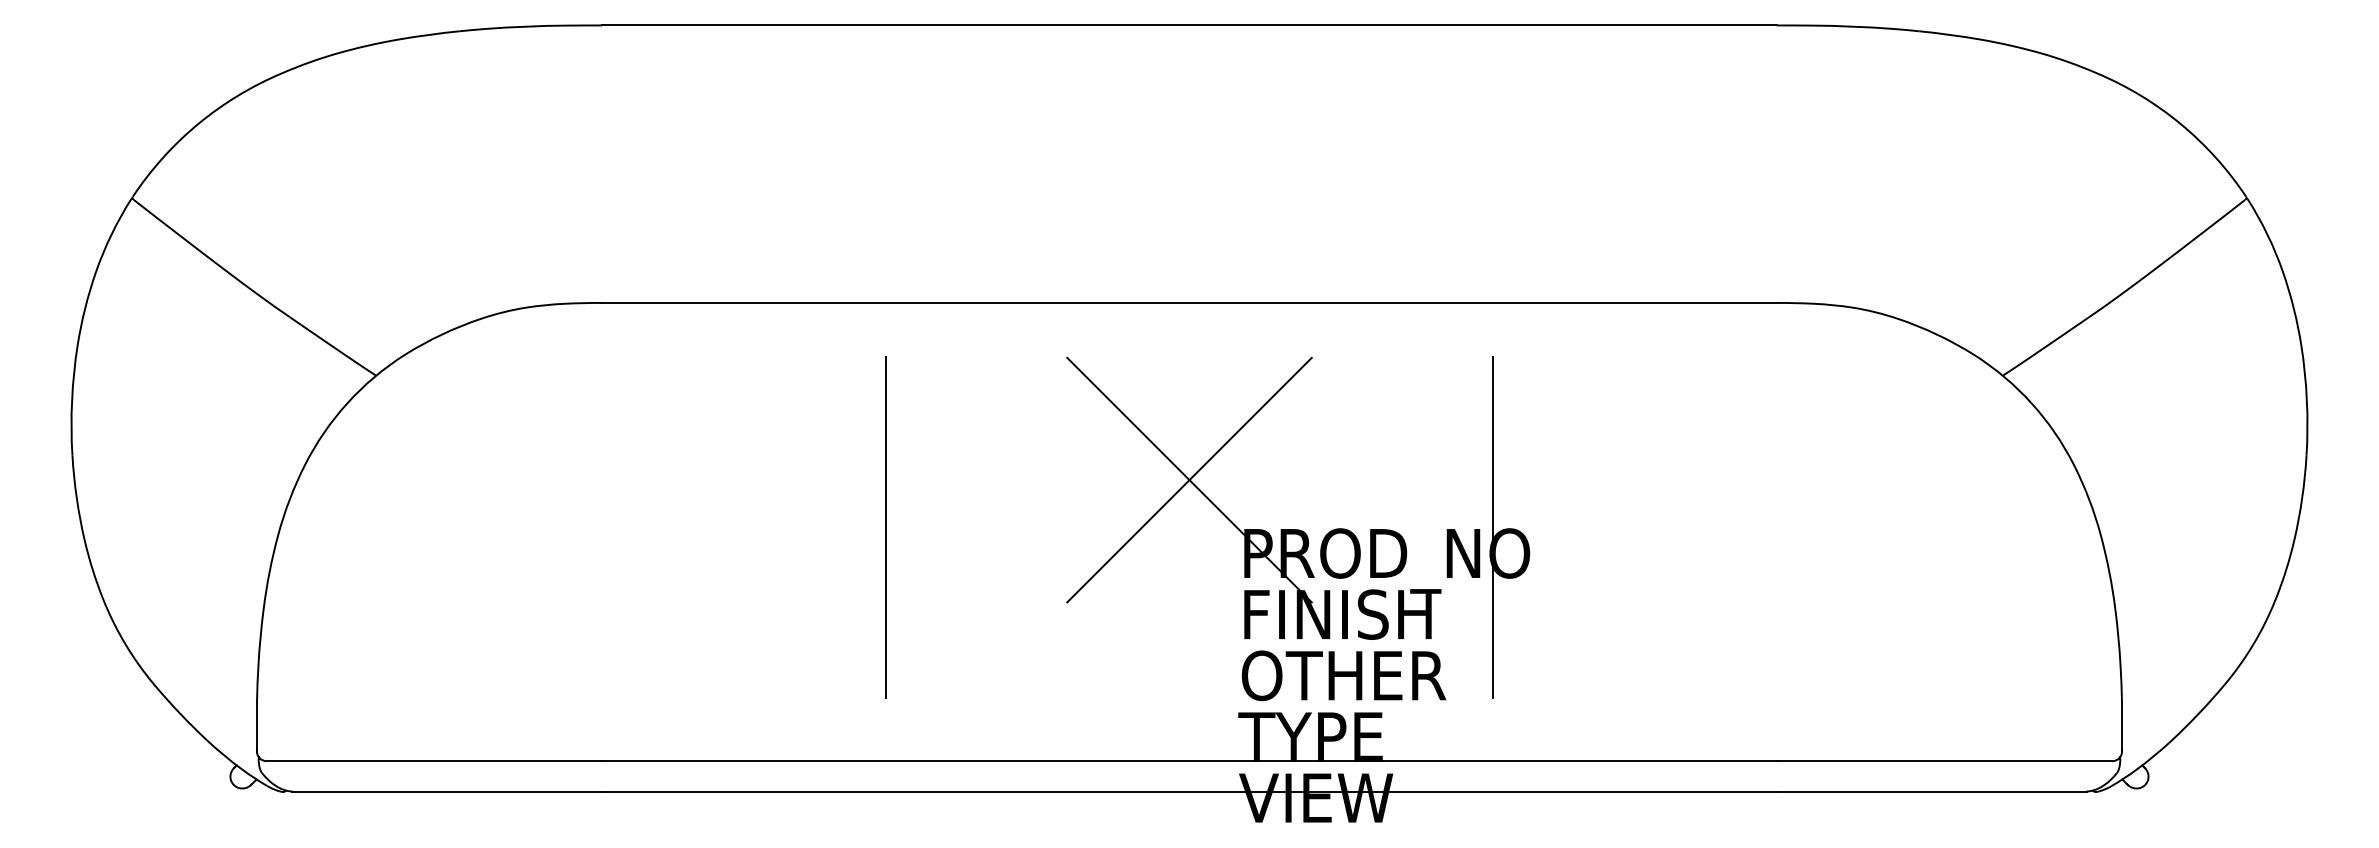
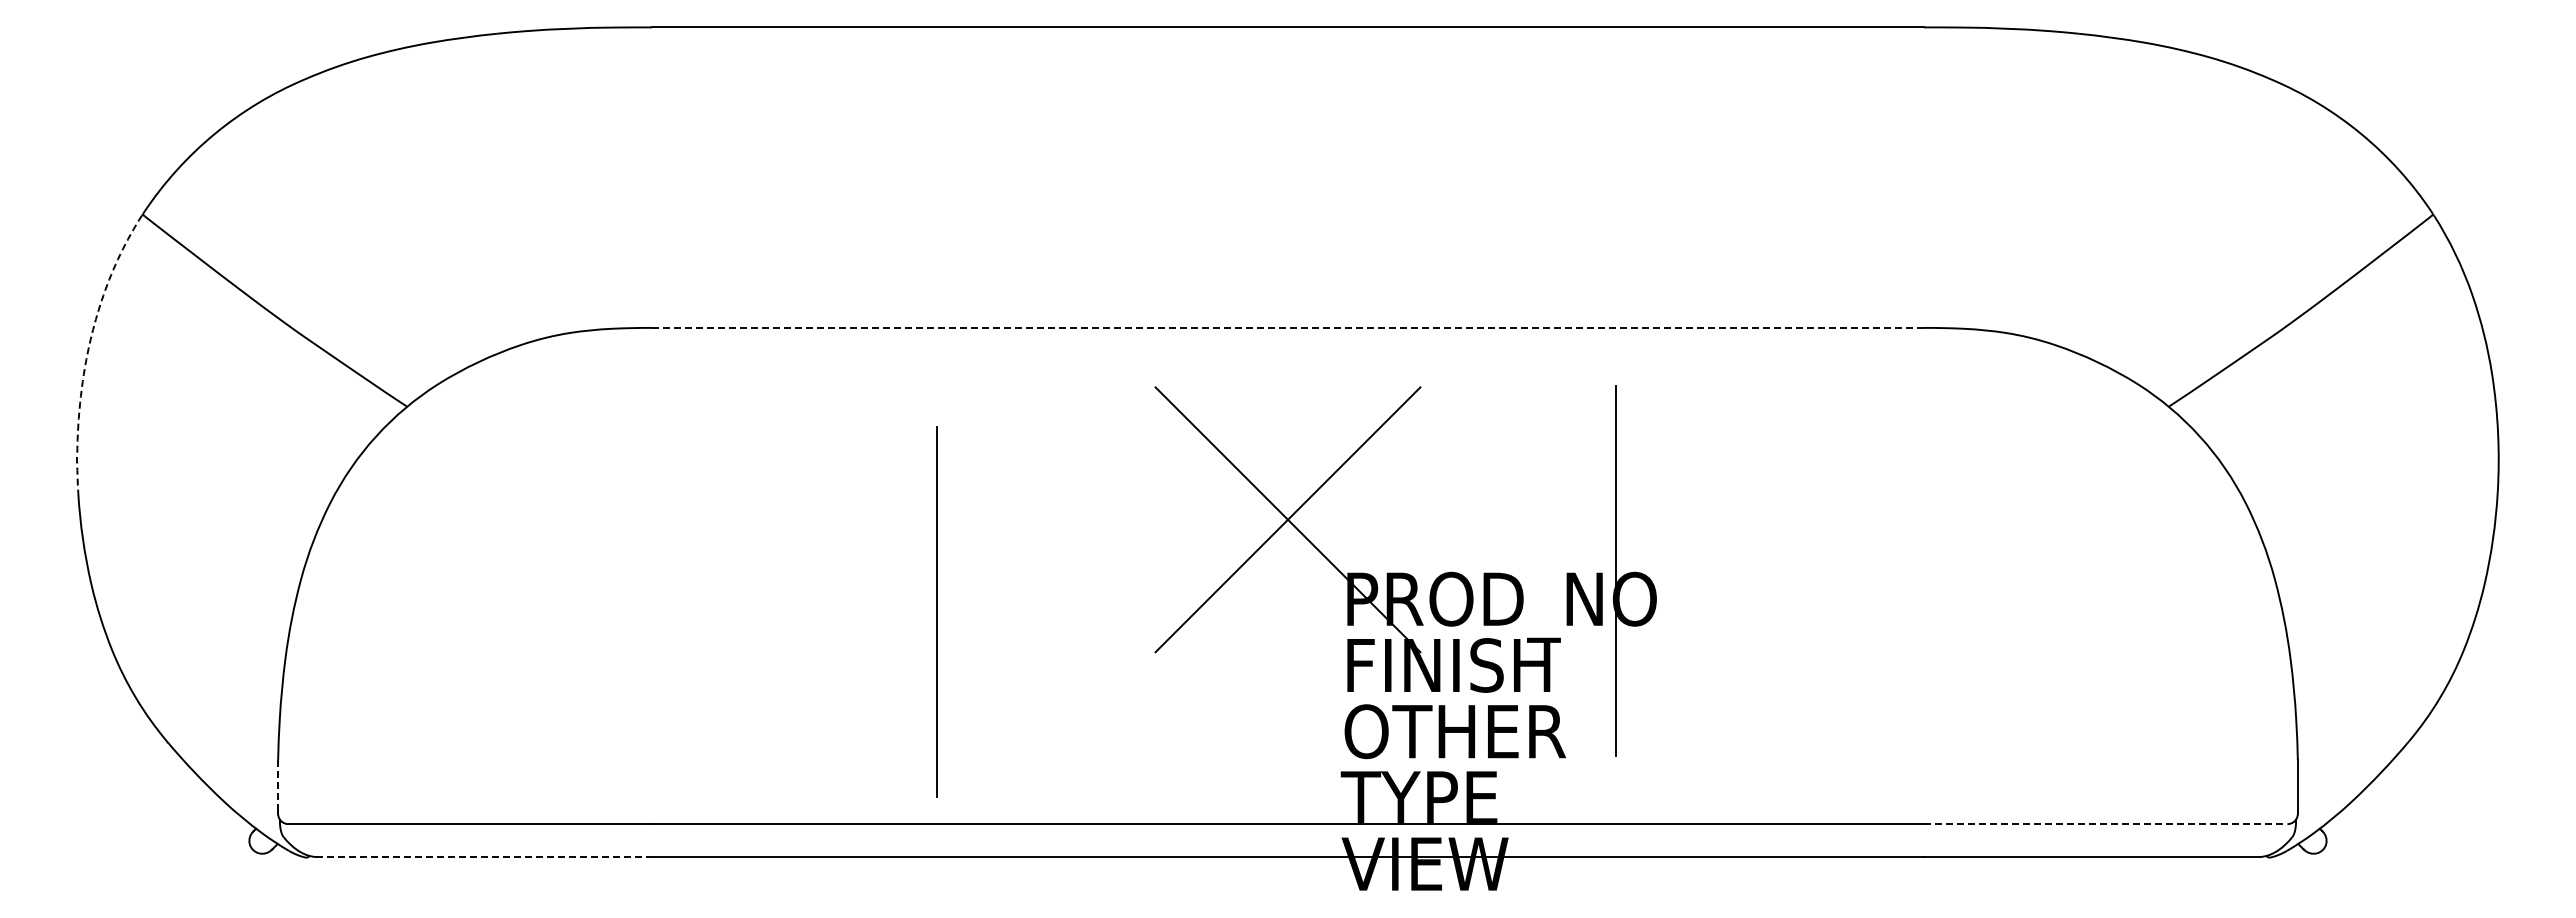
line: (1189, 302) -> (1288, 327), solid -> dashed
line: (81, 321) -> (88, 347), solid -> dashed
line: (886, 526) -> (936, 611), moved
line: (257, 726) -> (278, 786), solid -> dashed
line: (1944, 761) -> (2105, 824), solid -> dashed
line: (447, 791) -> (484, 857), solid -> dashed

